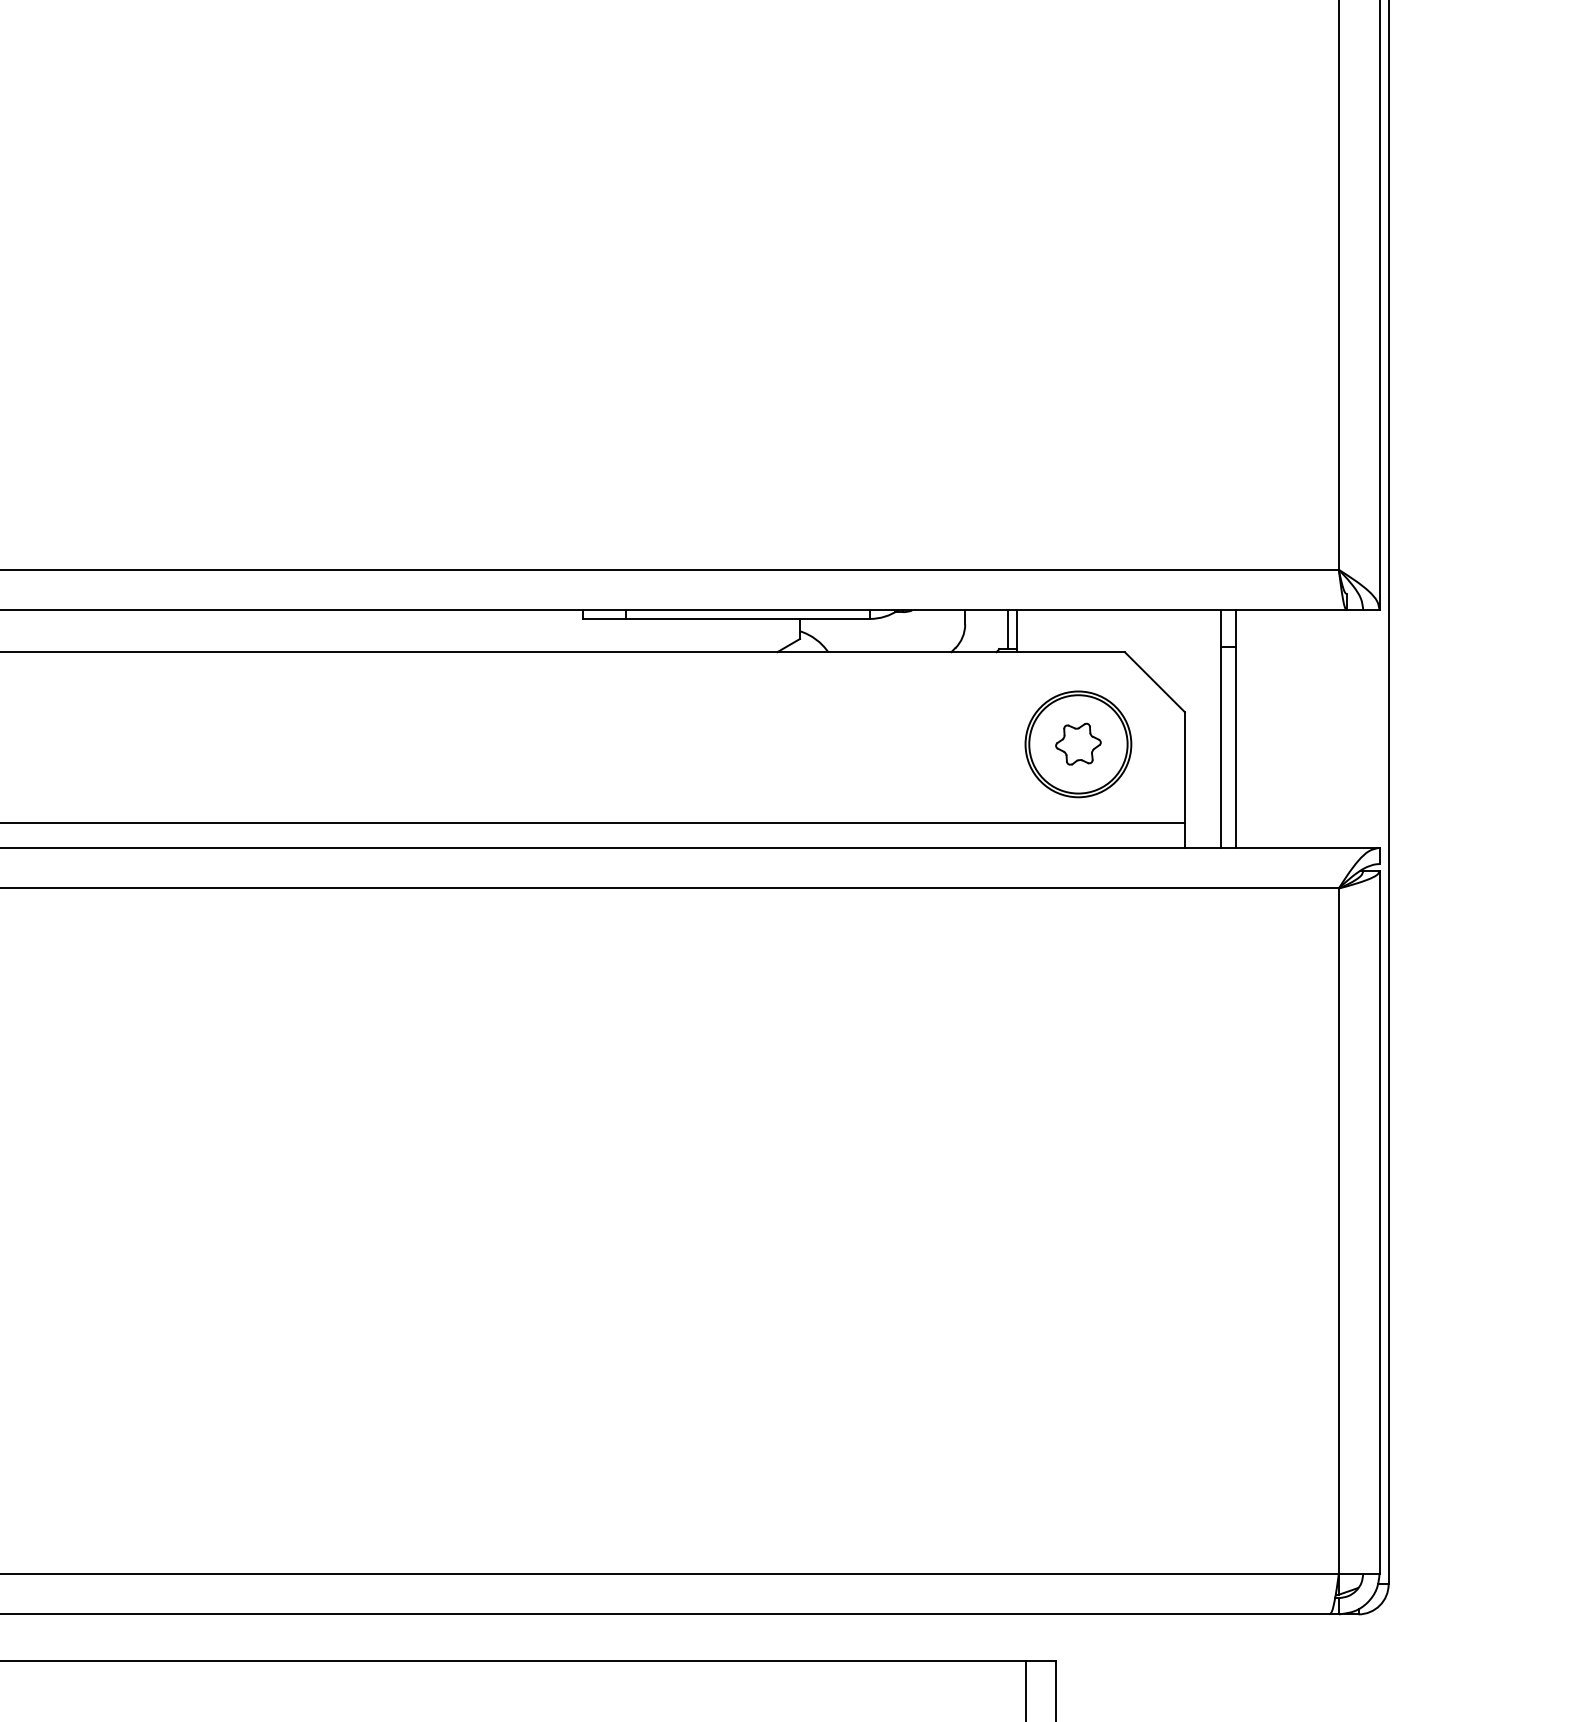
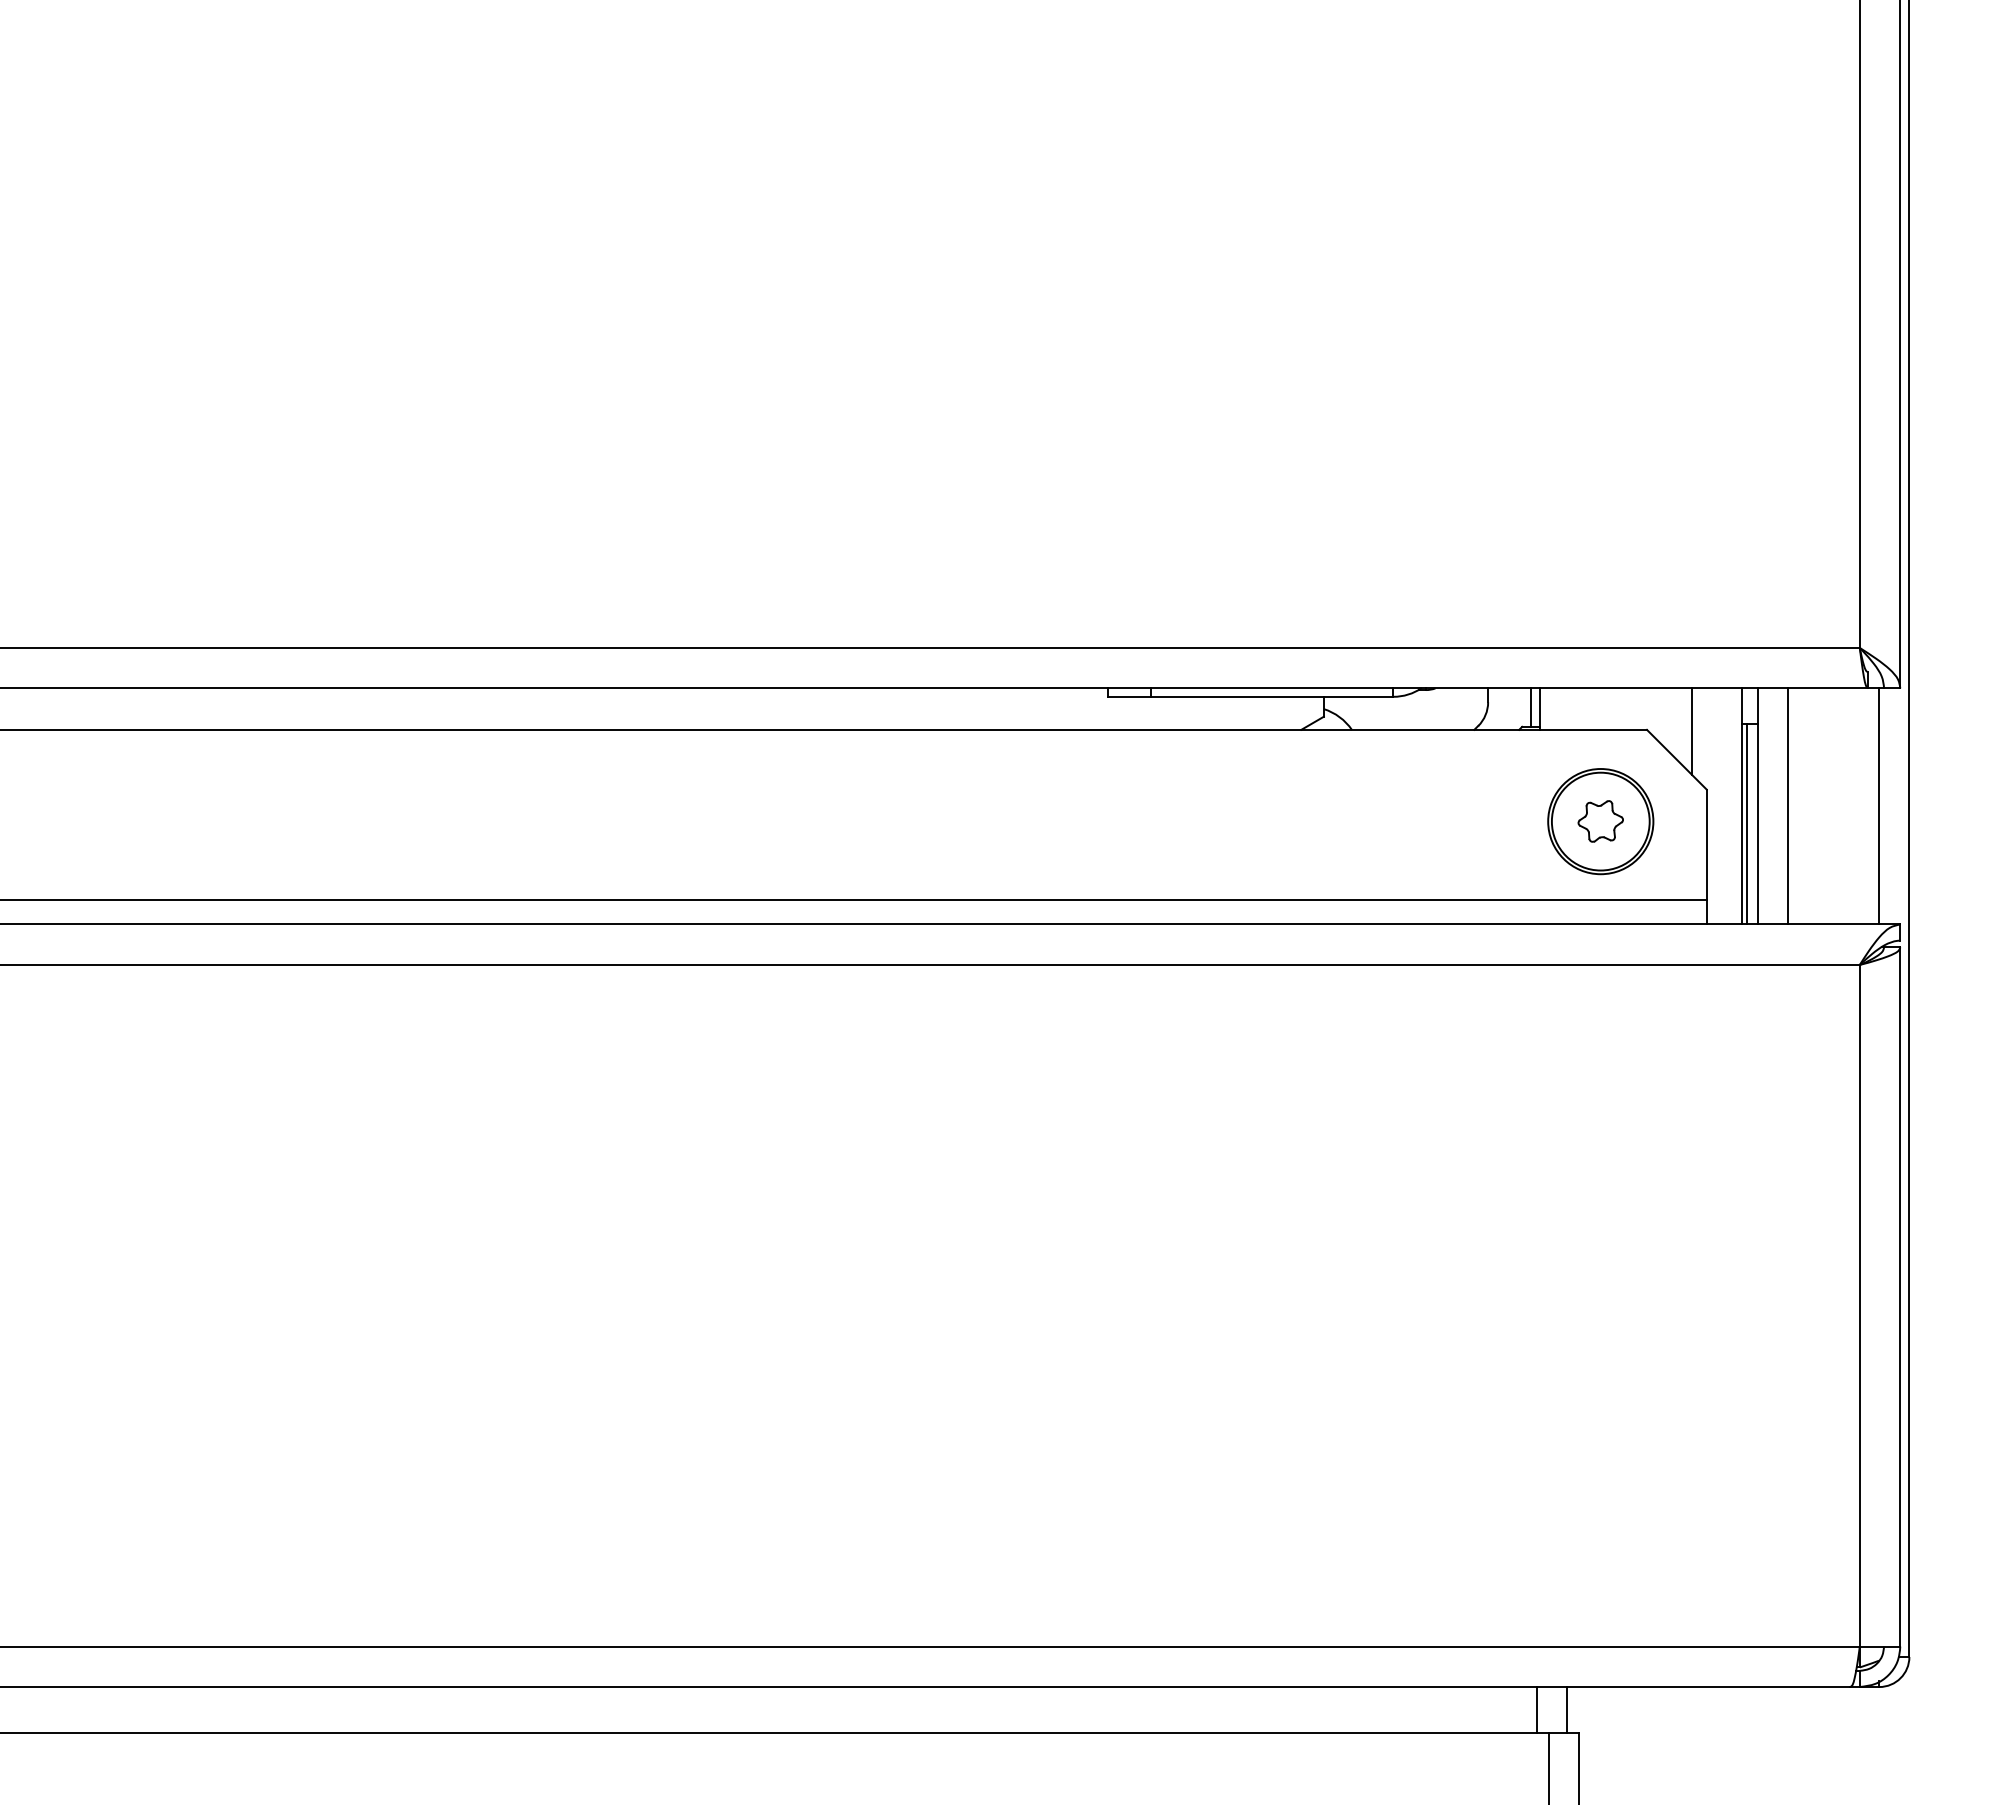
line: (1169, 653) -> (1691, 731), added
line: (1266, 729) -> (1787, 806), added
line: (1358, 729) -> (1879, 806), added
line: (1225, 747) -> (1747, 824), added
line: (1013, 1636) -> (1536, 1709), added
line: (1043, 1636) -> (1566, 1709), added

